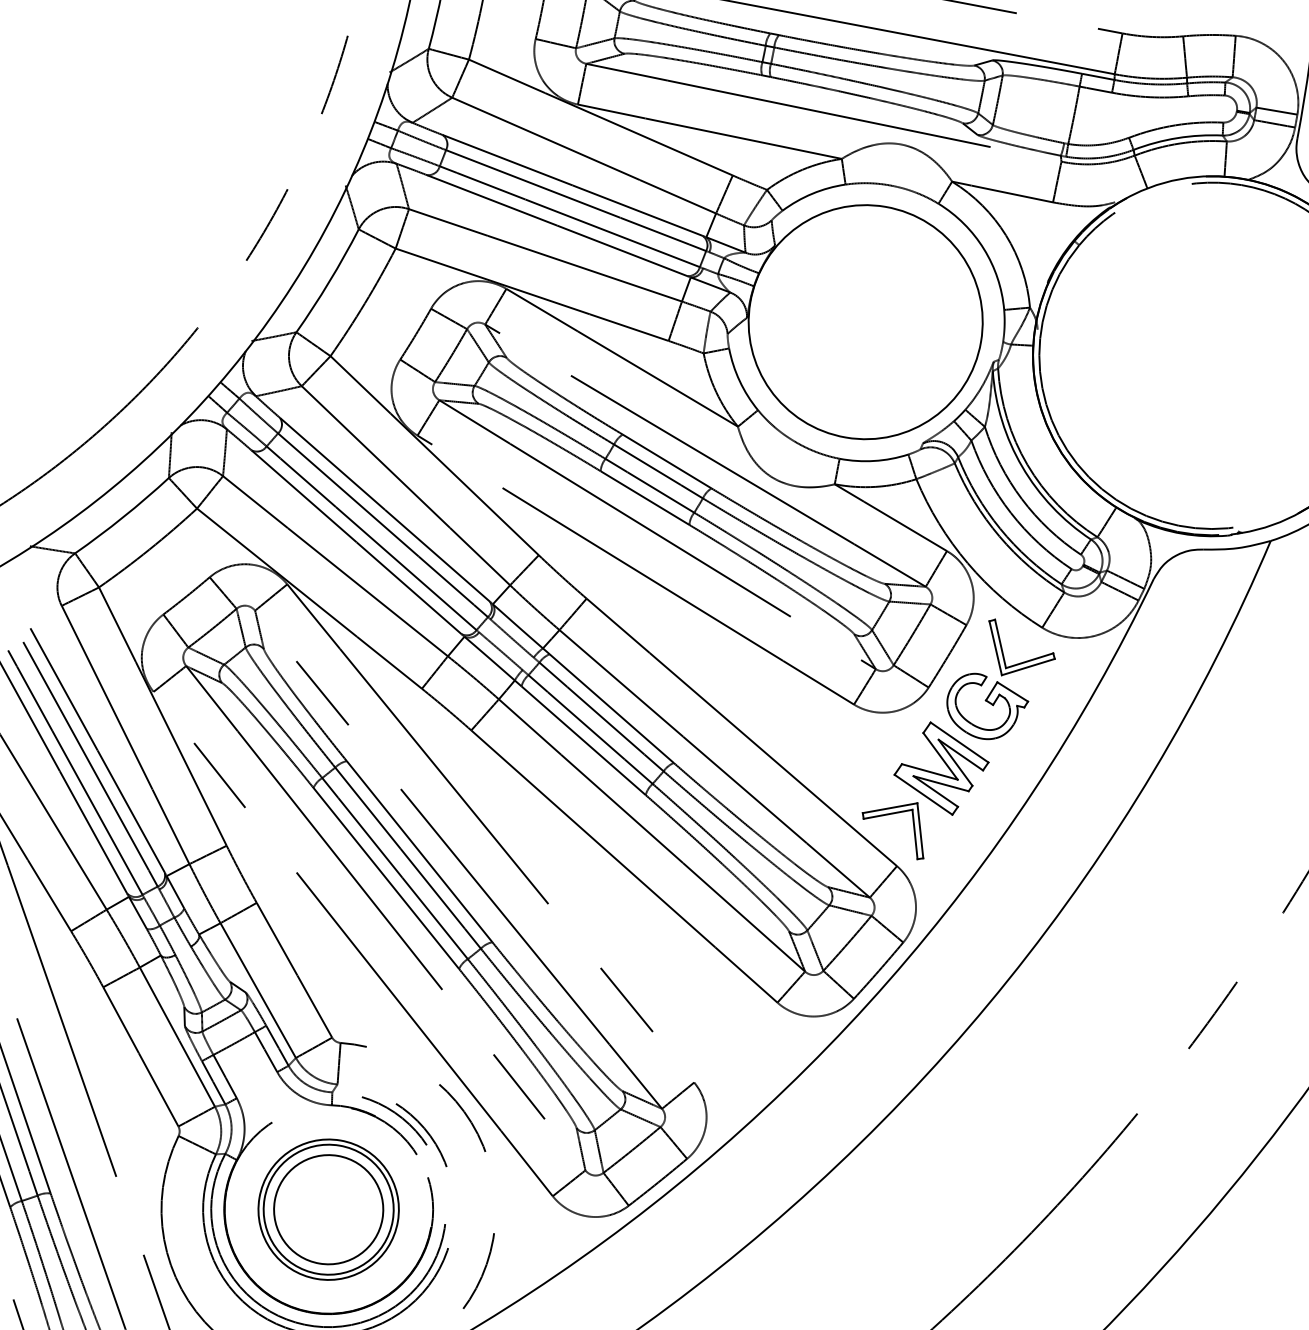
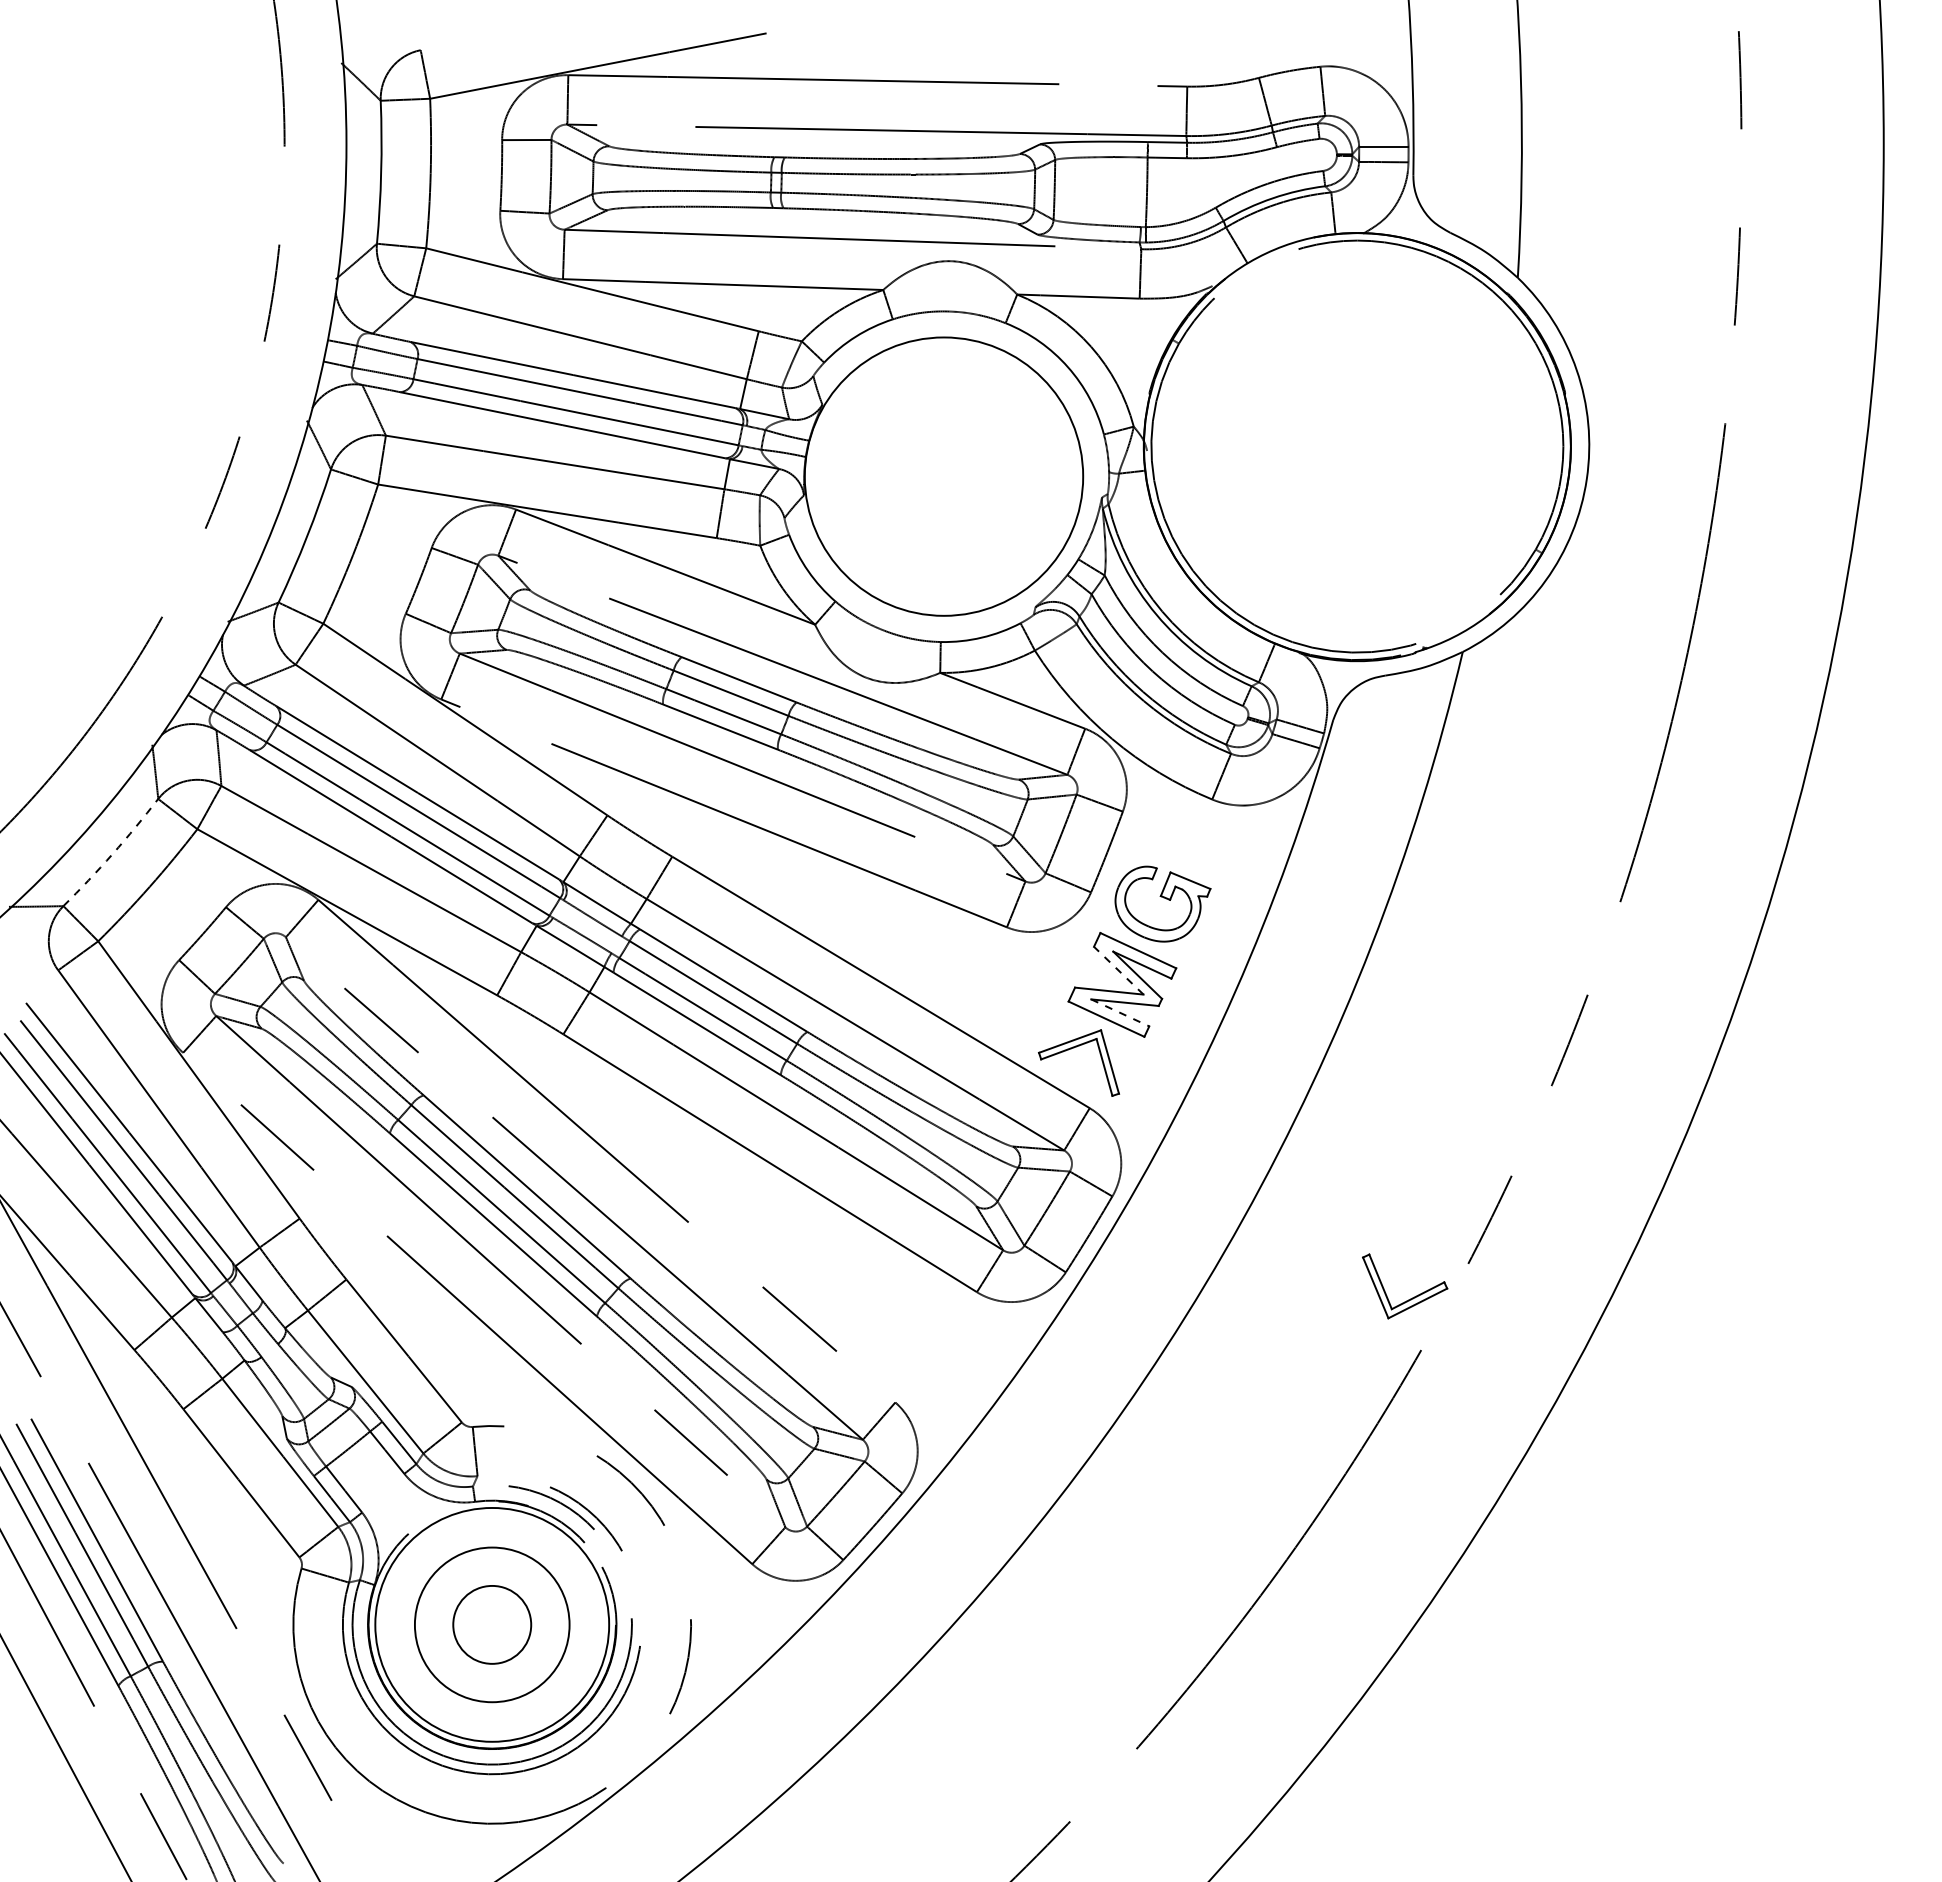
arc: (123, 517) -> (112, 854), solid -> dashed
part: (1022, 661) -> (1410, 1298), moved
line: (940, 756) -> (1118, 970), solid -> dashed
line: (935, 792) -> (1120, 1013), solid -> dashed
circle: (328, 1209) -> (491, 1624), size x1.4
circle: (328, 1209) -> (492, 1624), size x0.6

